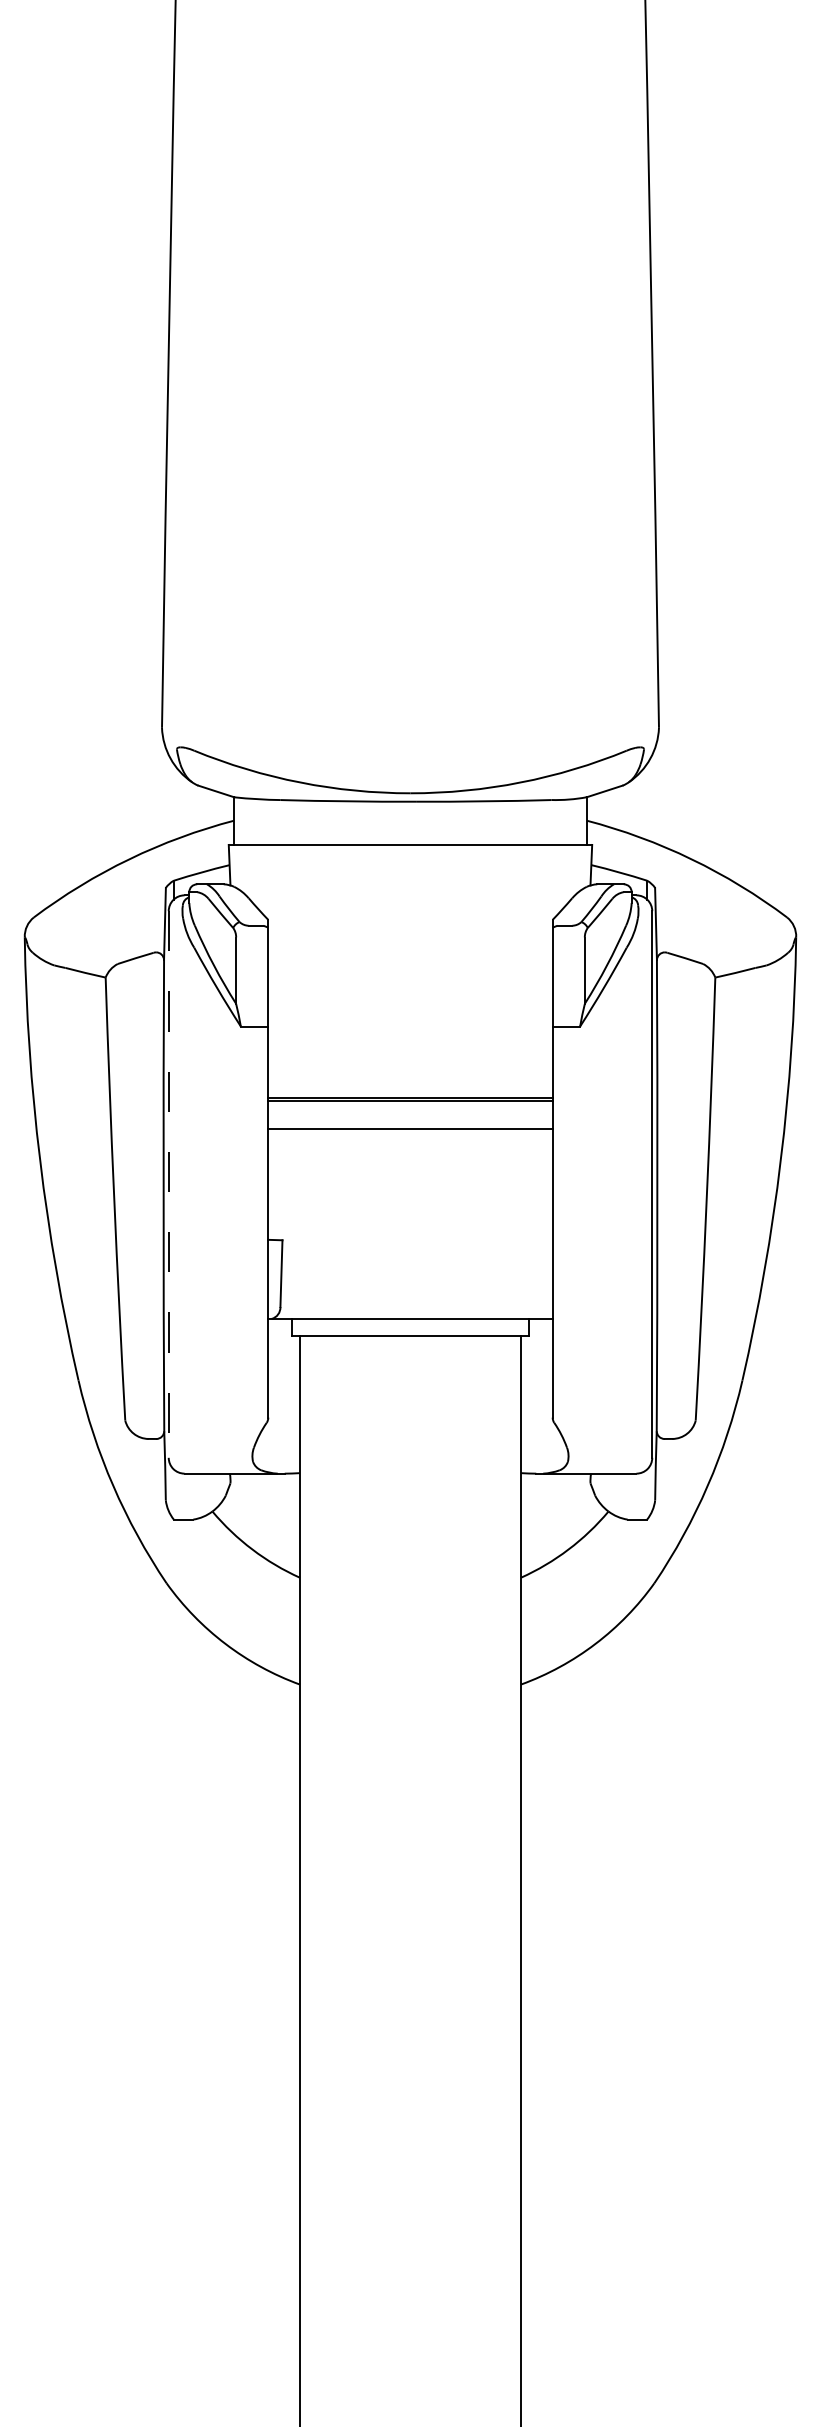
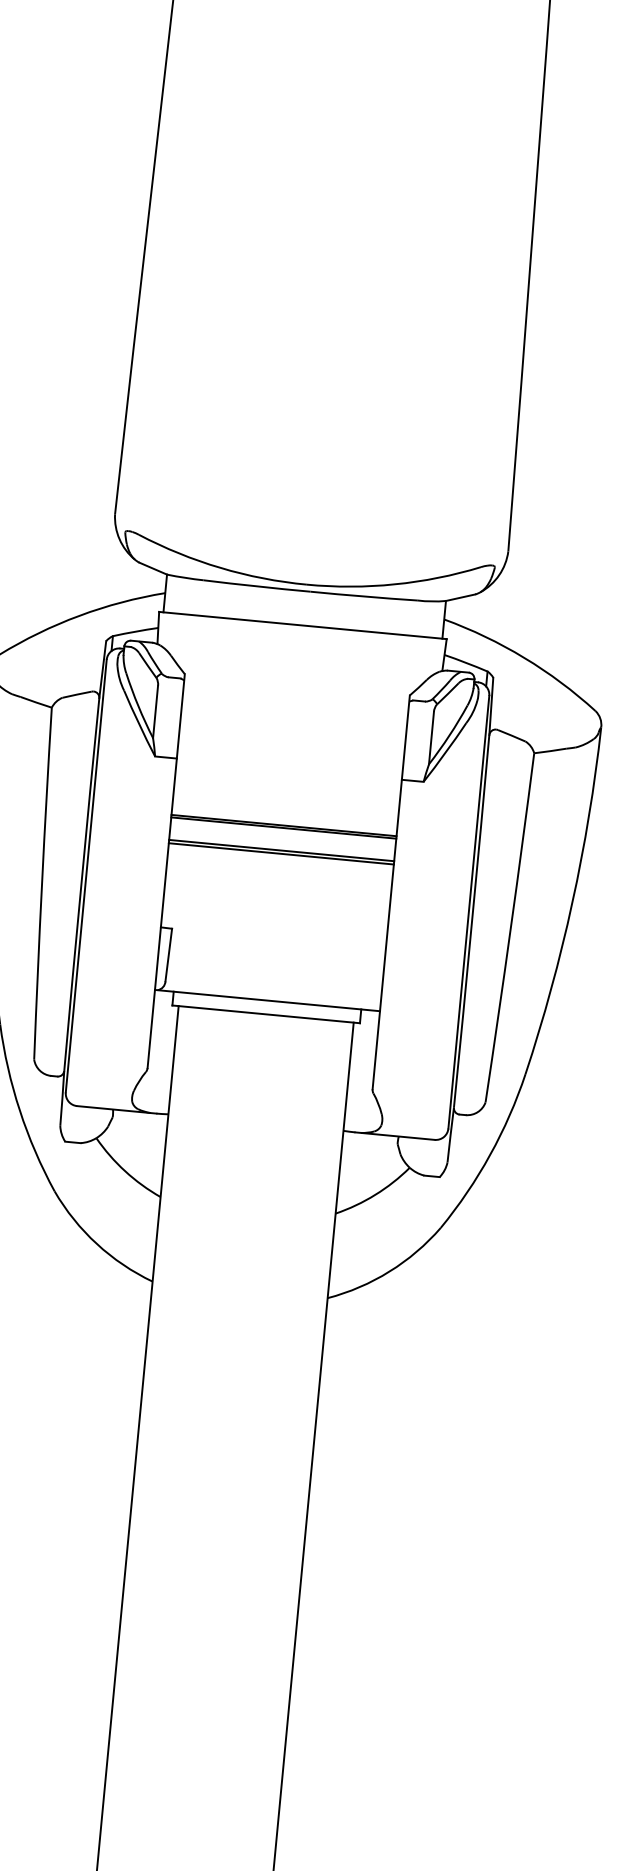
line: (410, 1133) -> (281, 853), added
line: (168, 1185) -> (85, 876), dashed -> solid

